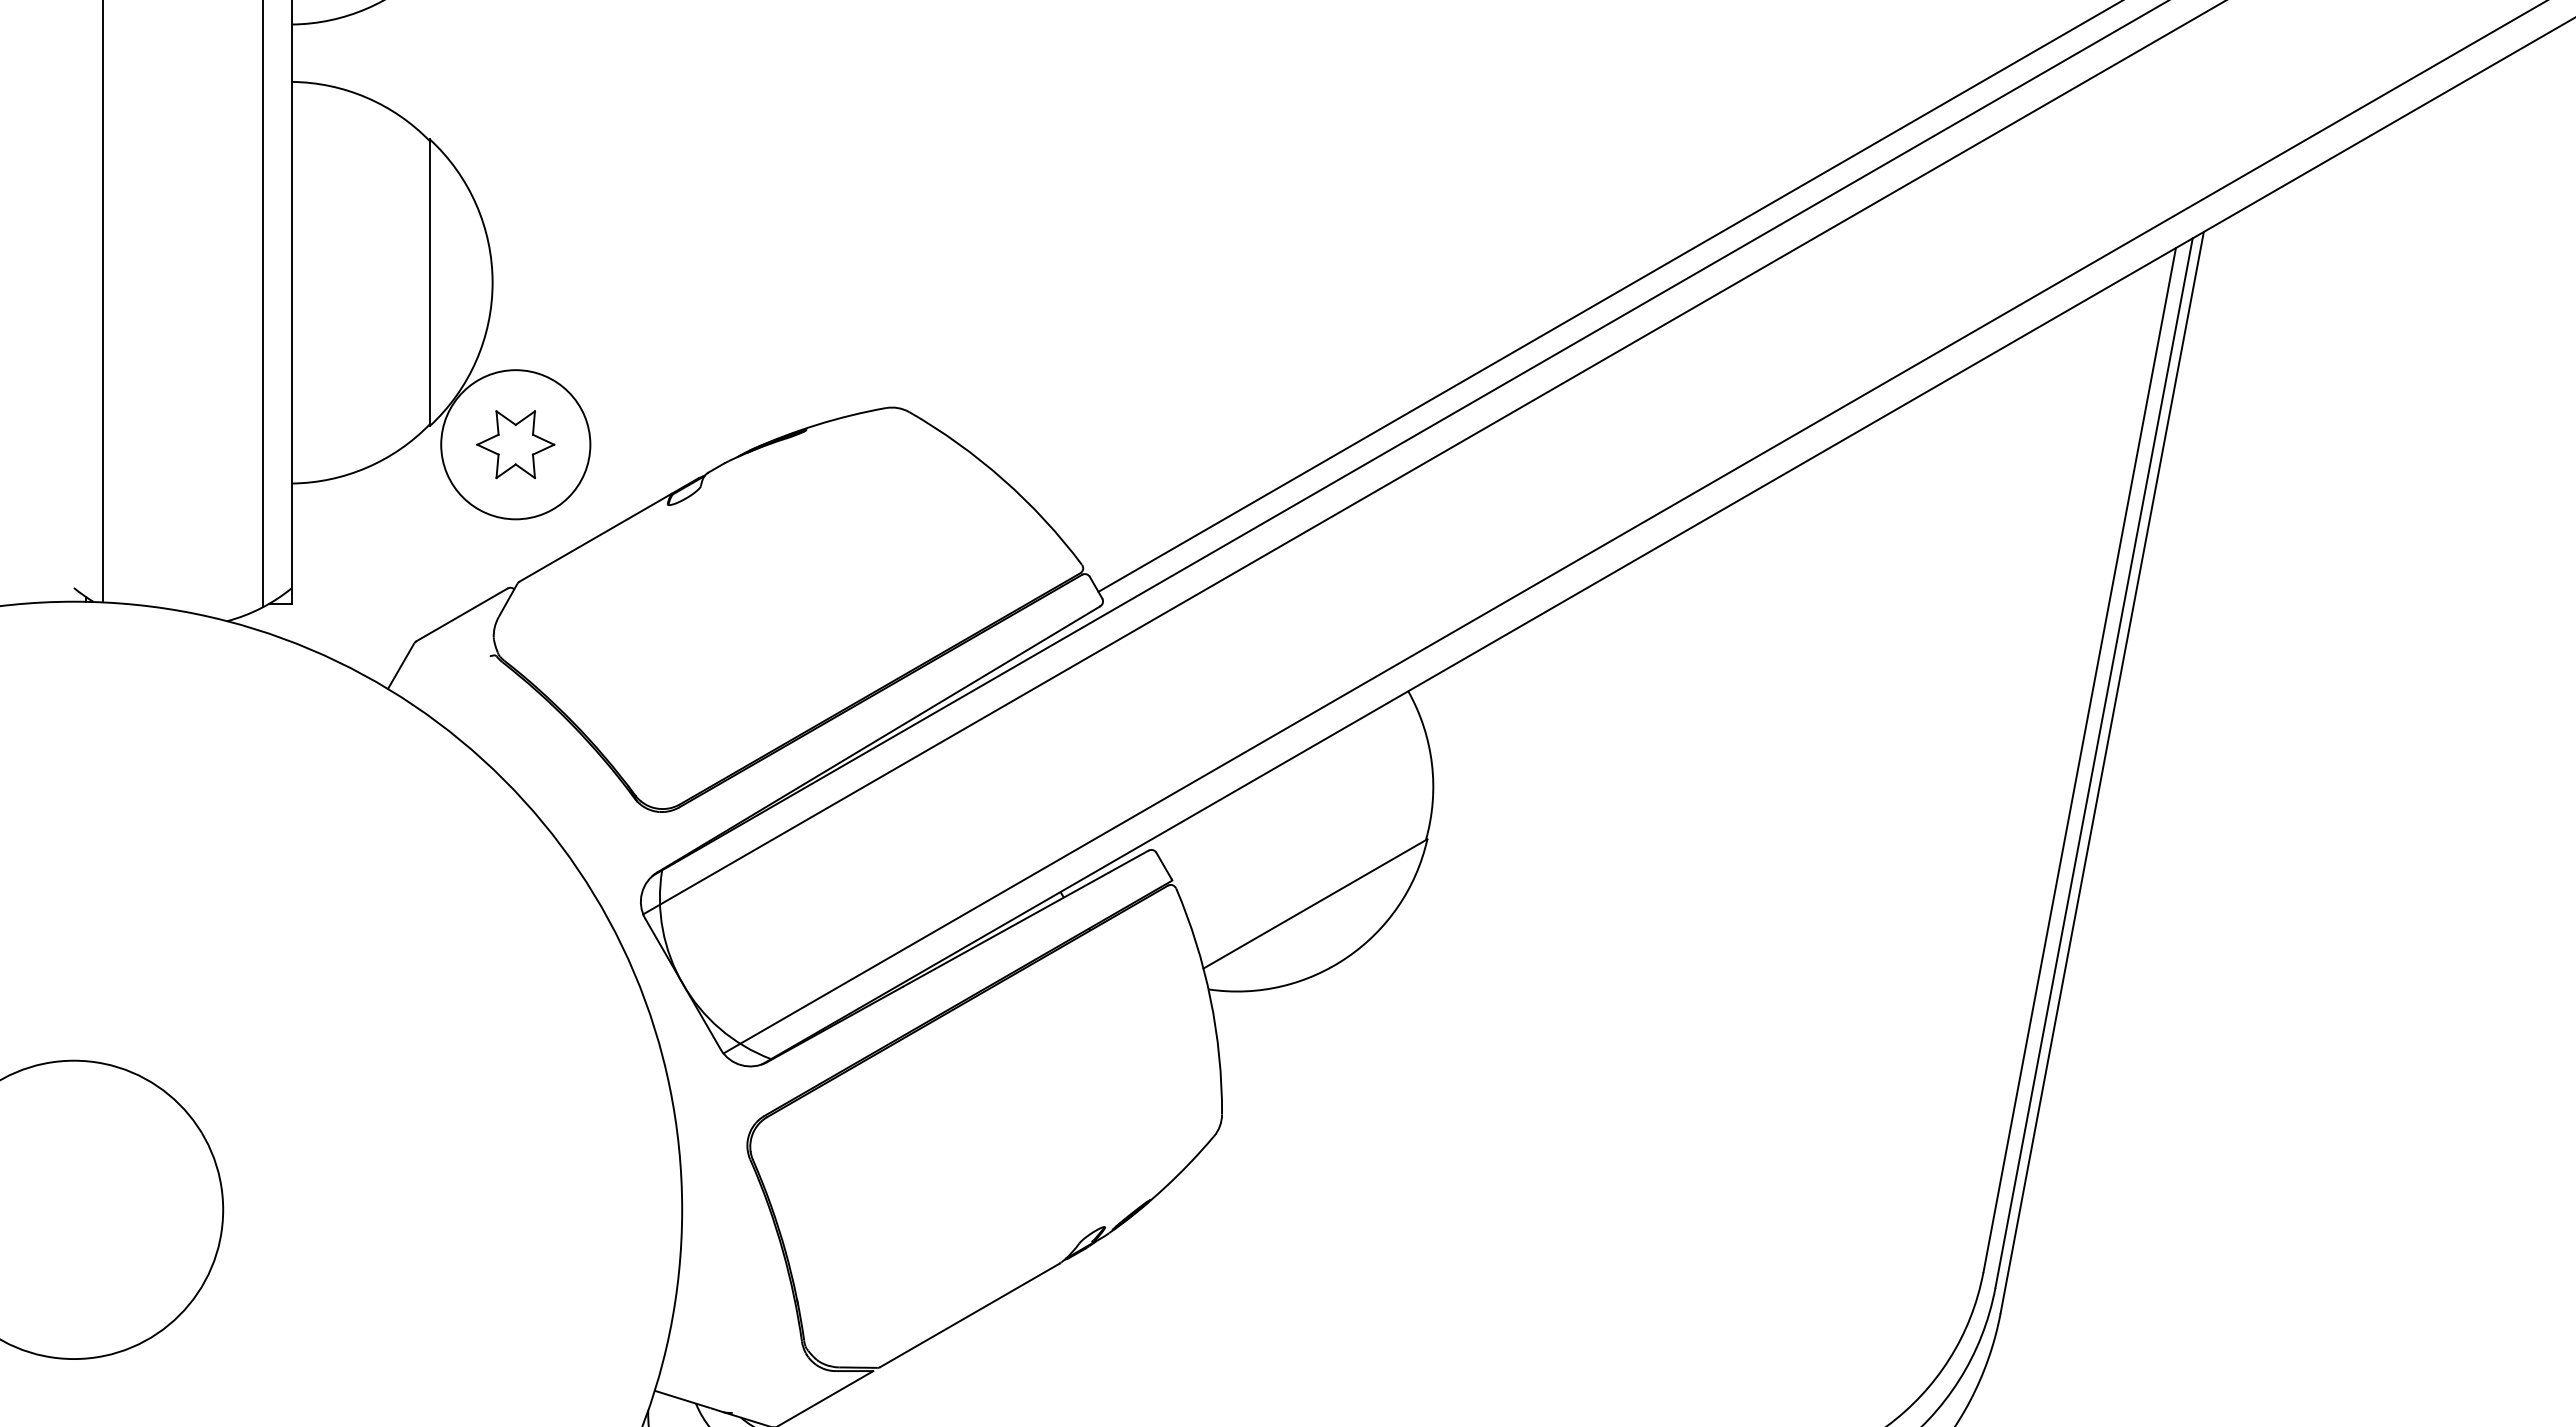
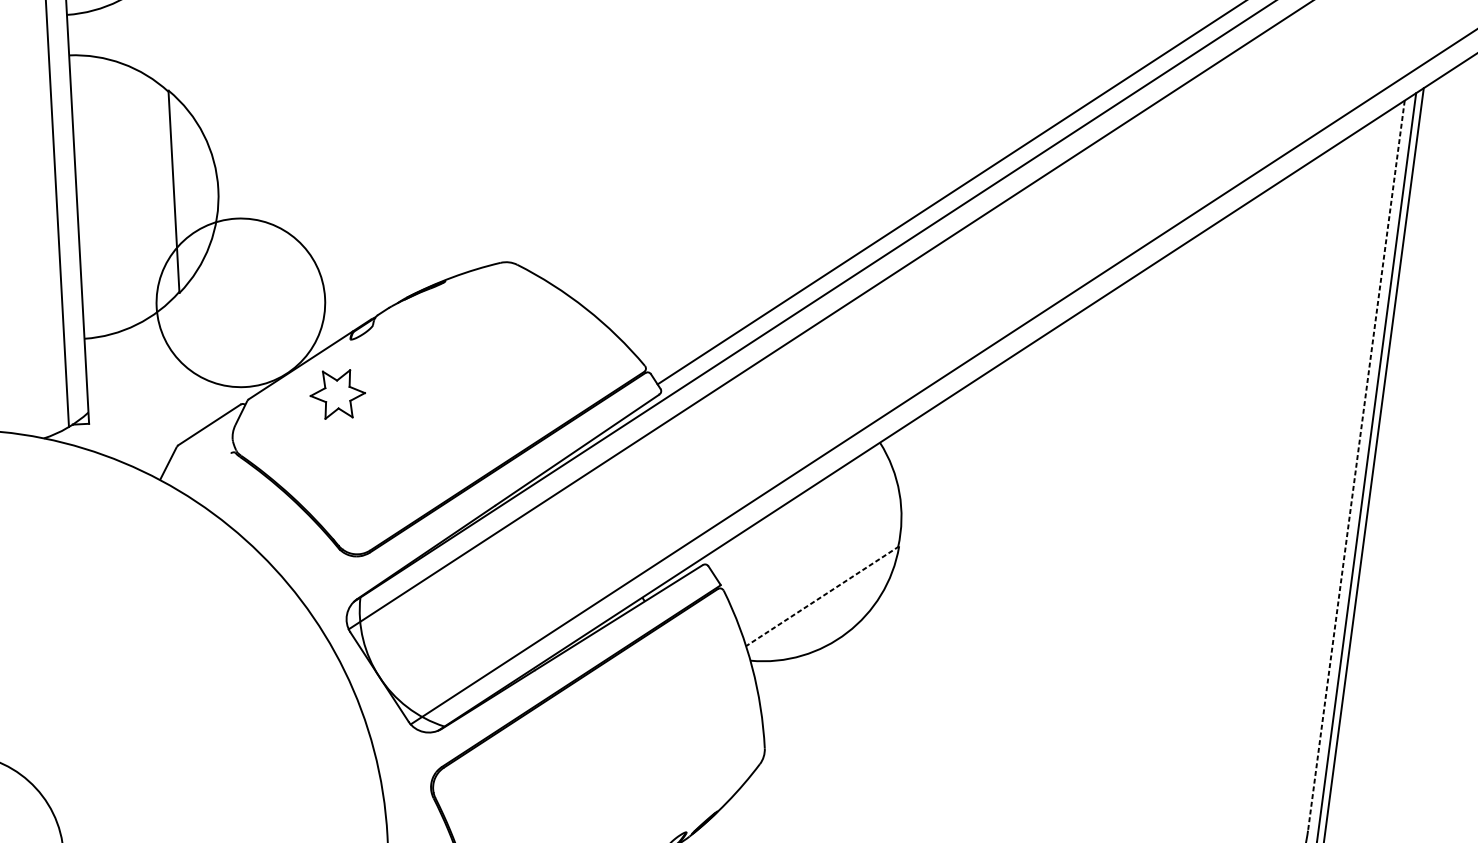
circle: (515, 444) -> (240, 302), size x1.6
part: (515, 444) -> (337, 394), moved
line: (2079, 760) -> (1356, 465), solid -> dashed
line: (1315, 904) -> (822, 596), solid -> dashed

